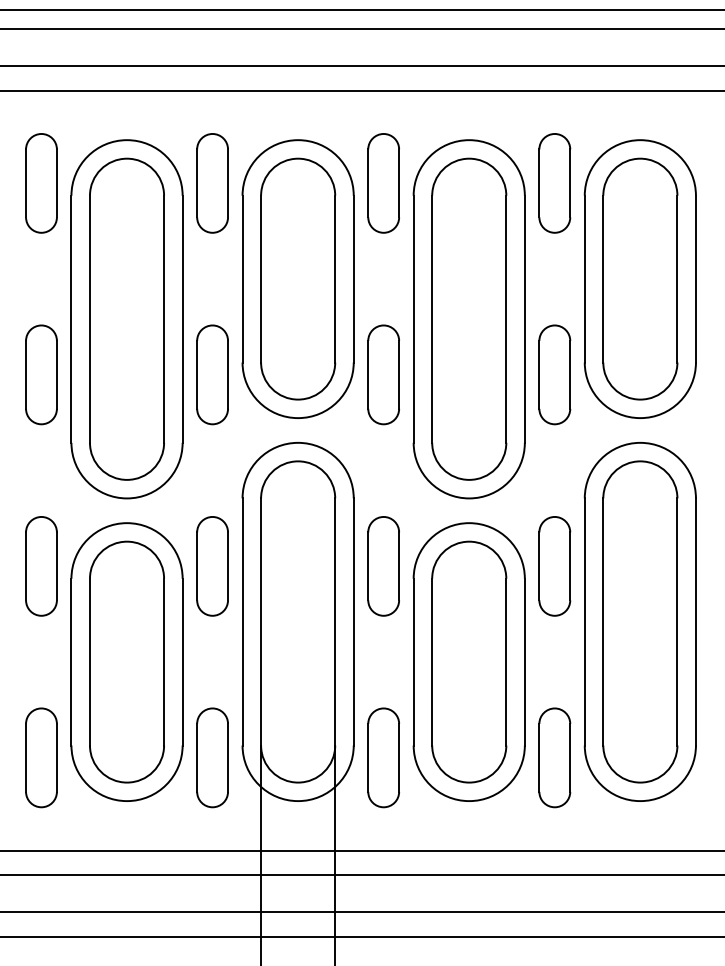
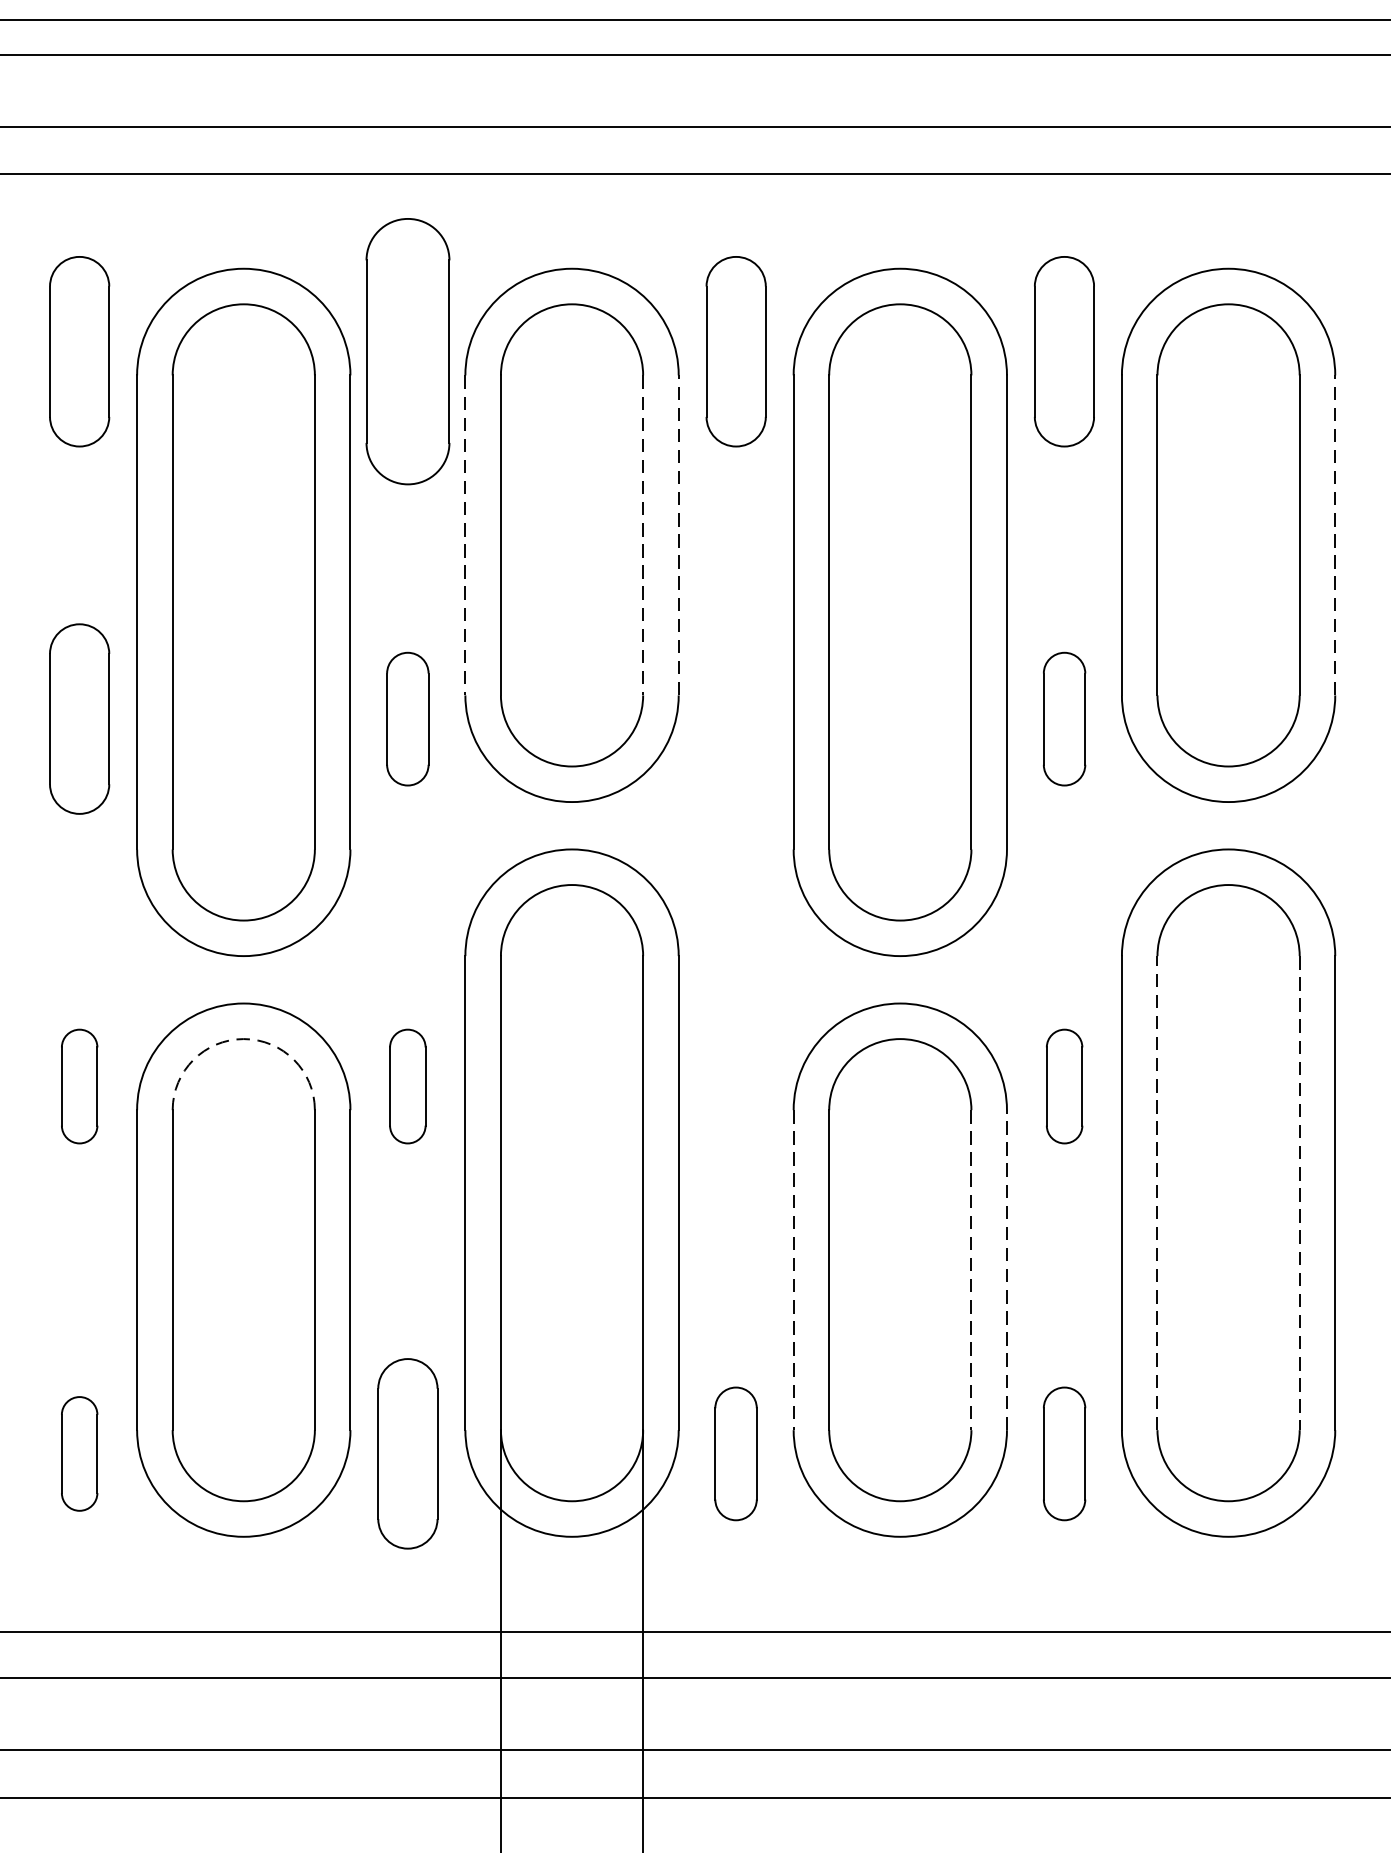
part: (212, 183) -> (407, 351), size x1.4
line: (353, 278) -> (678, 534), solid -> dashed
line: (695, 278) -> (1334, 534), solid -> dashed
line: (242, 279) -> (465, 536), solid -> dashed
line: (335, 279) -> (643, 536), solid -> dashed
part: (212, 374) -> (407, 718), size x0.7
part: (383, 374) -> (735, 718), removed
part: (554, 374) -> (1063, 718), size x0.7
arc: (127, 541) -> (244, 1038), solid -> dashed
part: (41, 566) -> (79, 1086), size x0.6
part: (212, 566) -> (407, 1086), size x0.6
part: (383, 566) -> (735, 1086), removed
part: (554, 566) -> (1063, 1086), size x0.6
line: (603, 621) -> (1157, 1192), solid -> dashed
line: (677, 621) -> (1299, 1192), solid -> dashed
line: (524, 661) -> (1006, 1268), solid -> dashed
line: (413, 662) -> (793, 1270), solid -> dashed
line: (506, 662) -> (971, 1270), solid -> dashed
part: (41, 757) -> (79, 1453), size x0.6
part: (383, 757) -> (735, 1453), size x0.7
part: (554, 757) -> (1063, 1453), size x0.7

